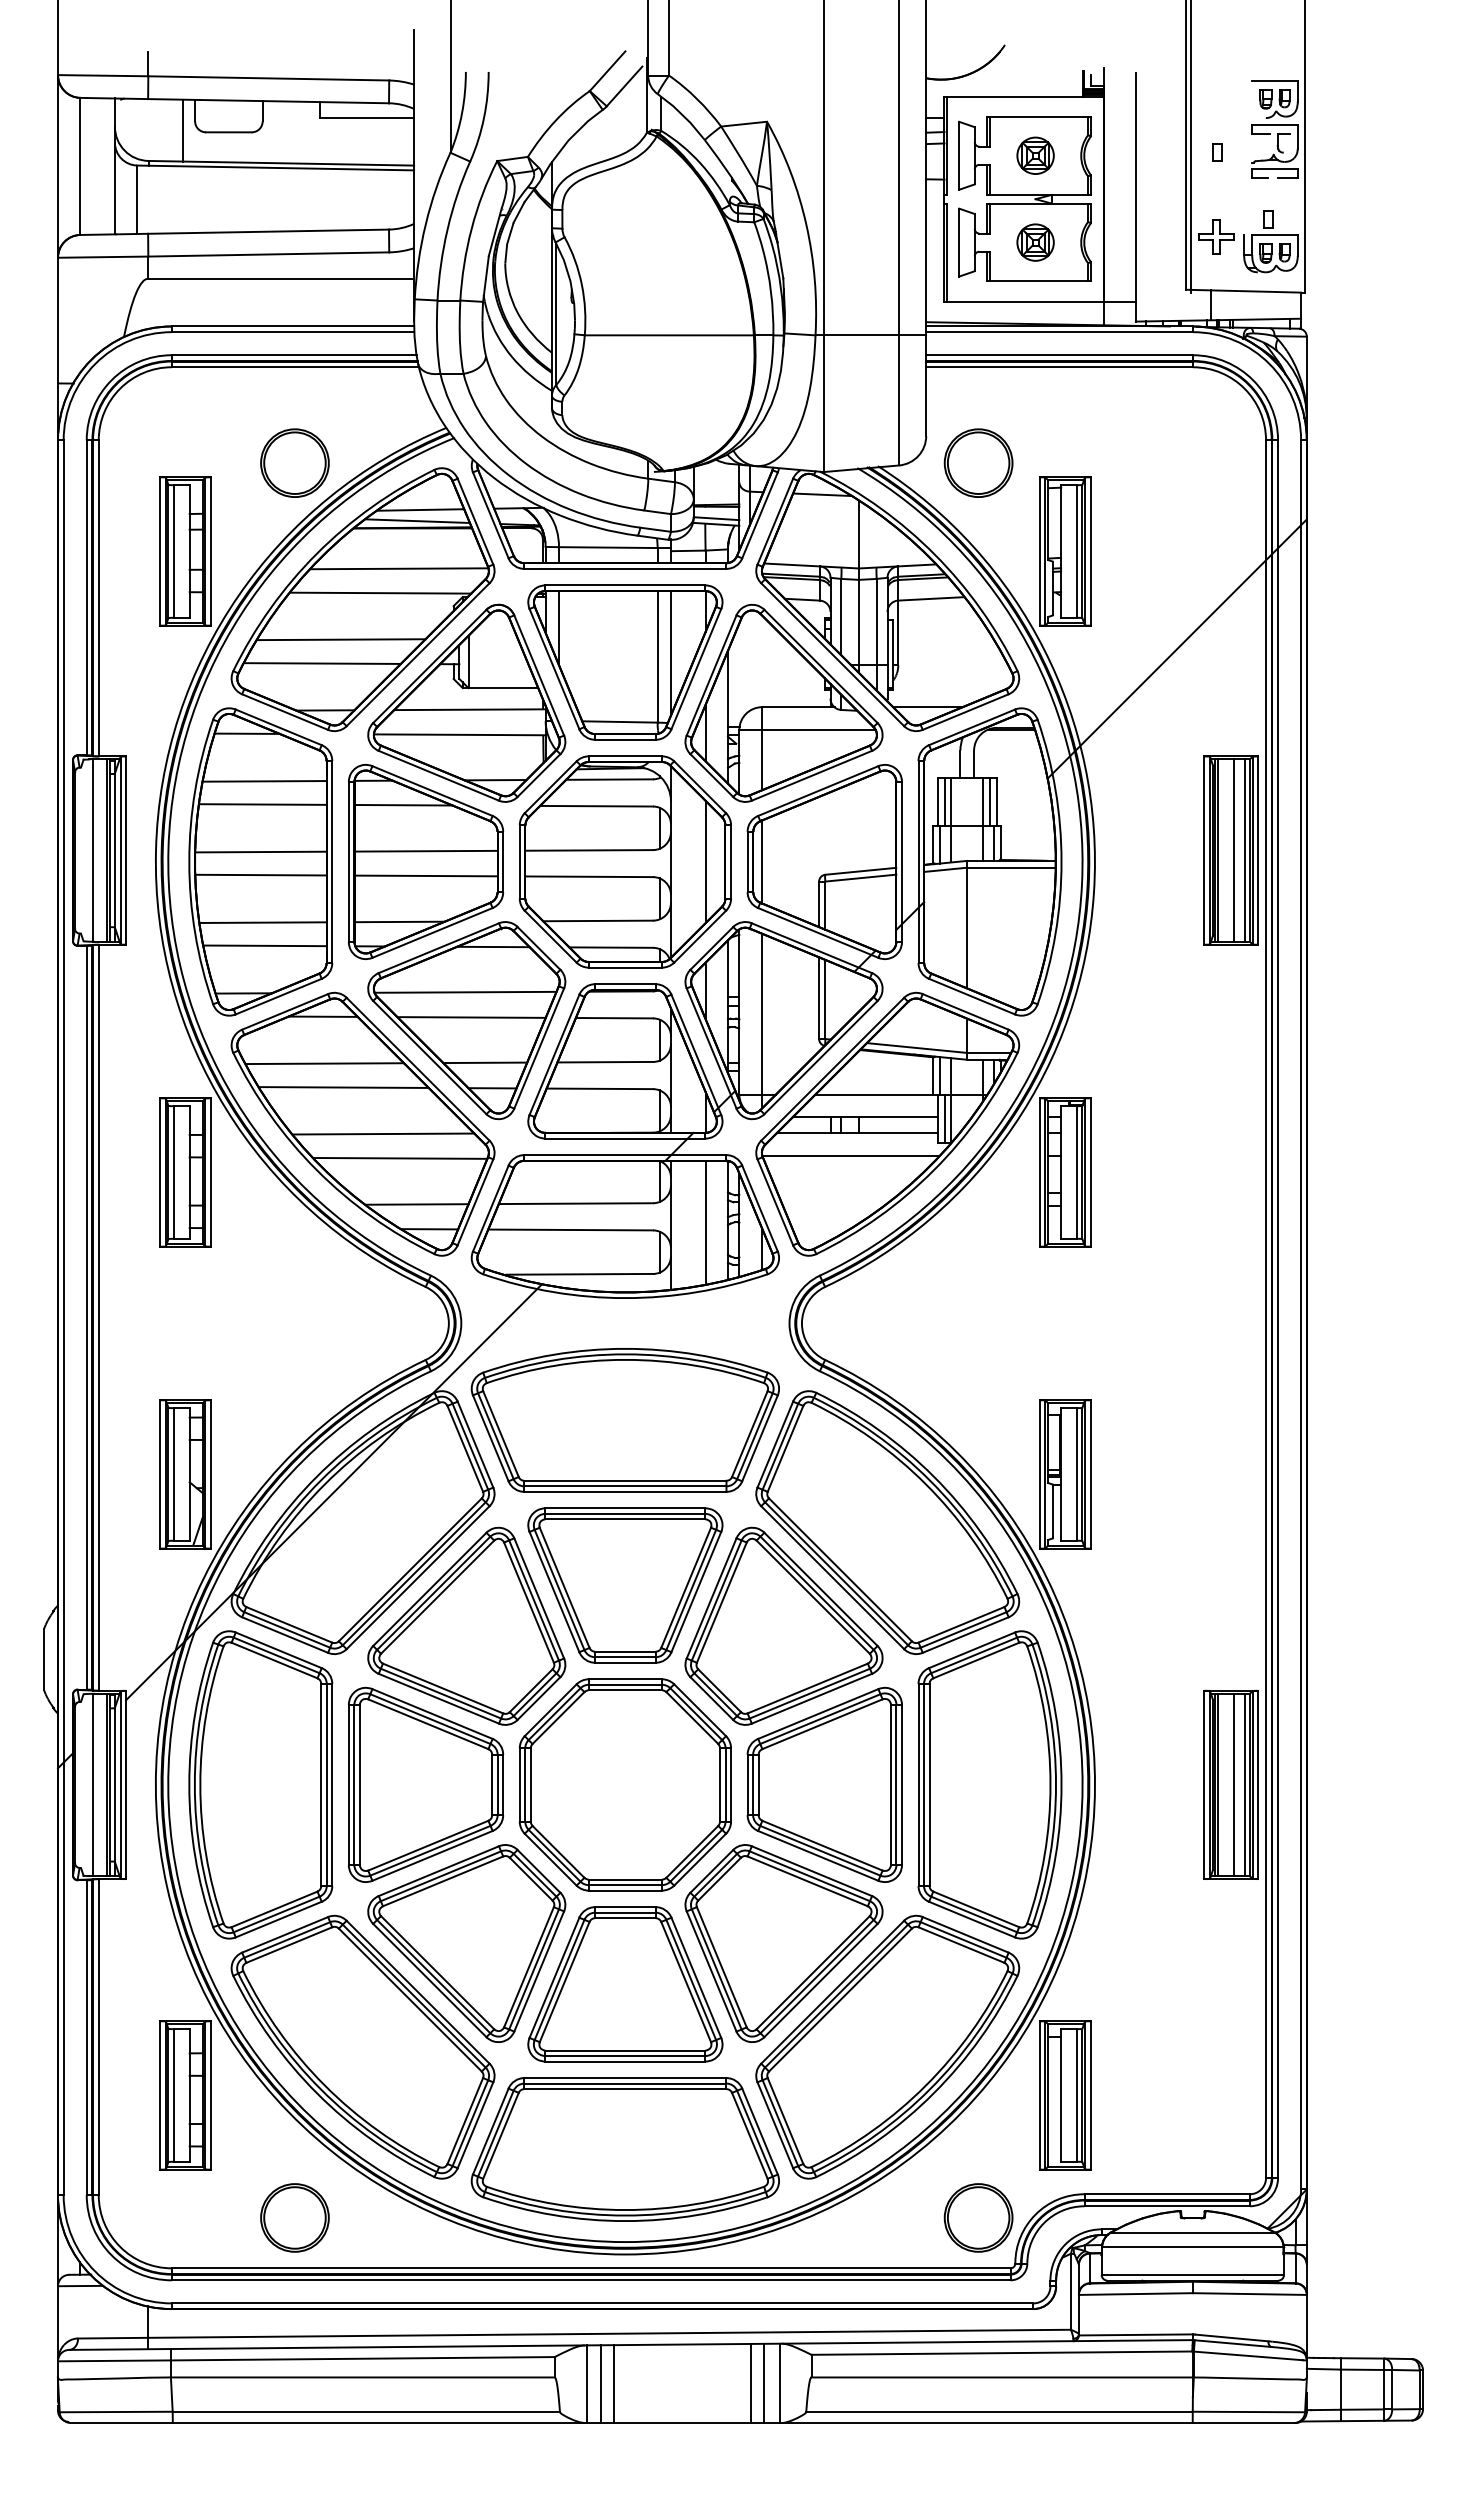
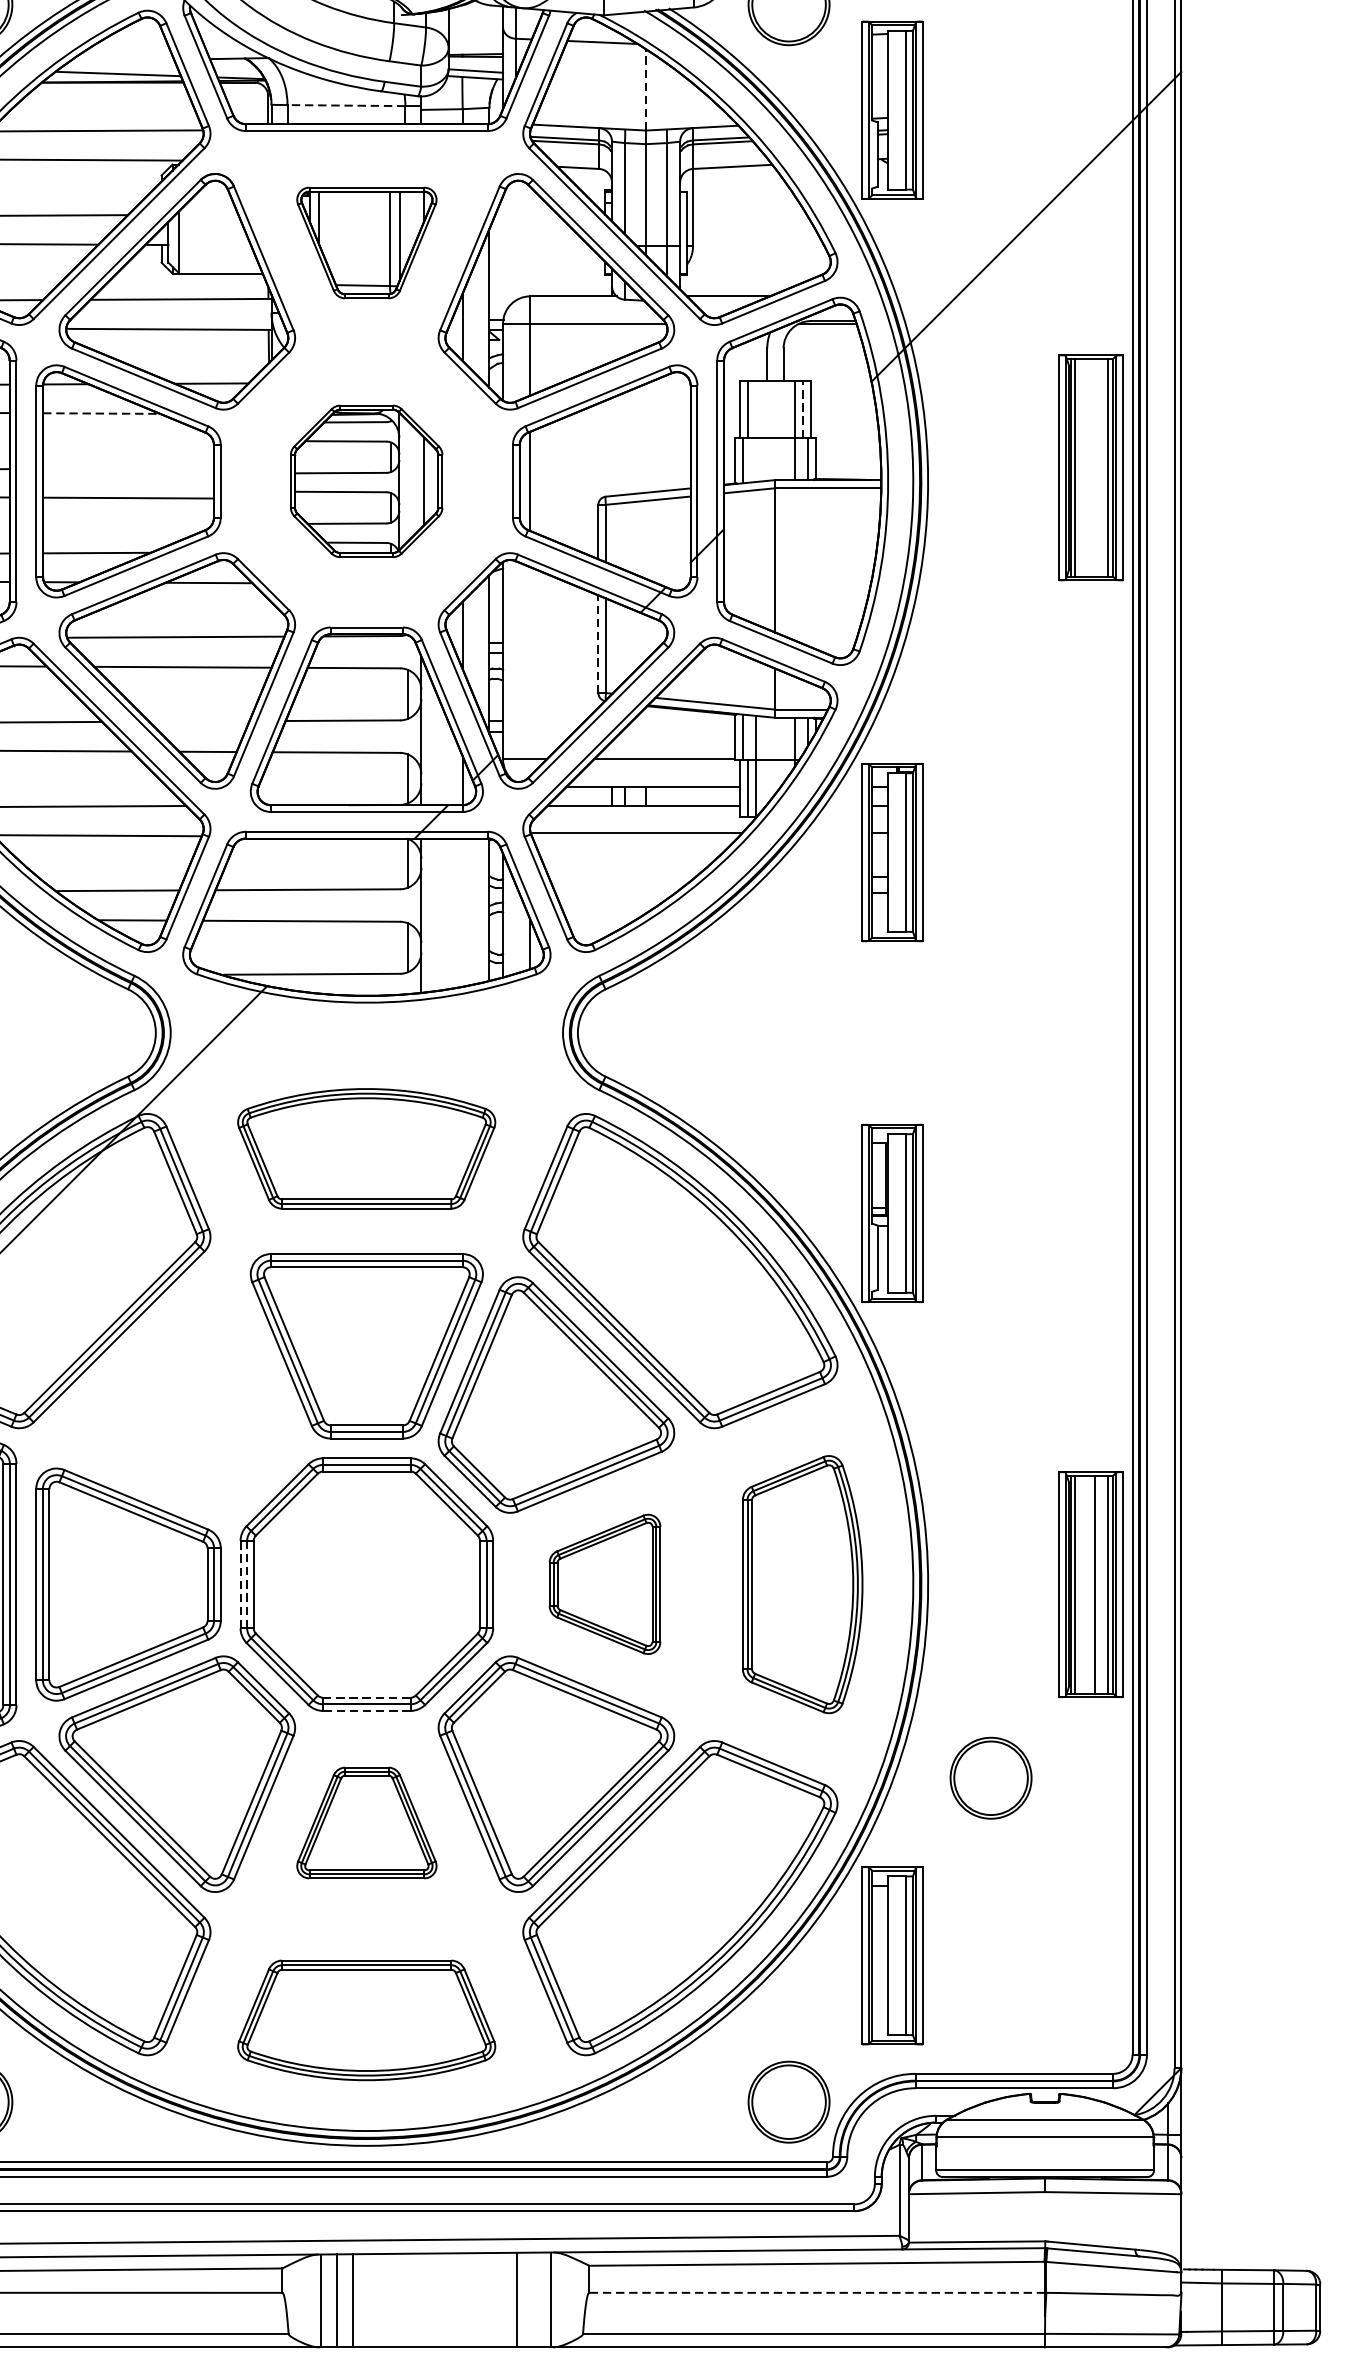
line: (420, 509) -> (121, 60), removed
line: (859, 534) -> (646, 89), solid -> dashed
line: (607, 547) -> (345, 105), solid -> dashed
part: (625, 662) -> (366, 242), size x0.6
line: (989, 801) -> (802, 409), solid -> dashed
line: (403, 805) -> (101, 413), solid -> dashed
line: (951, 820) -> (756, 431), removed
line: (425, 850) -> (127, 467), removed
line: (1234, 850) -> (1094, 467), removed
part: (624, 861) -> (365, 480), size x0.6
line: (819, 998) -> (598, 644), solid -> dashed
line: (762, 1020) -> (530, 670), removed
line: (485, 1062) -> (199, 721), removed
line: (705, 1222) -> (462, 912), removed
part: (624, 1420) -> (365, 1148), size x0.7
part: (466, 1625) -> (176, 1394), removed
line: (519, 1784) -> (240, 1584), solid -> dashed
line: (525, 1784) -> (247, 1584), solid -> dashed
part: (824, 1784) -> (604, 1584), size x0.6
part: (989, 1784) -> (802, 1584), size x0.7
line: (625, 1879) -> (366, 1697), solid -> dashed
line: (625, 1890) -> (366, 1710), solid -> dashed
part: (1147, 1946) -> (990, 1777), added
part: (625, 1984) -> (366, 1823), size x0.6
part: (624, 2149) -> (365, 2020), size x0.7
line: (1002, 2377) -> (817, 2292), solid -> dashed
line: (764, 2383) -> (533, 2300), removed

